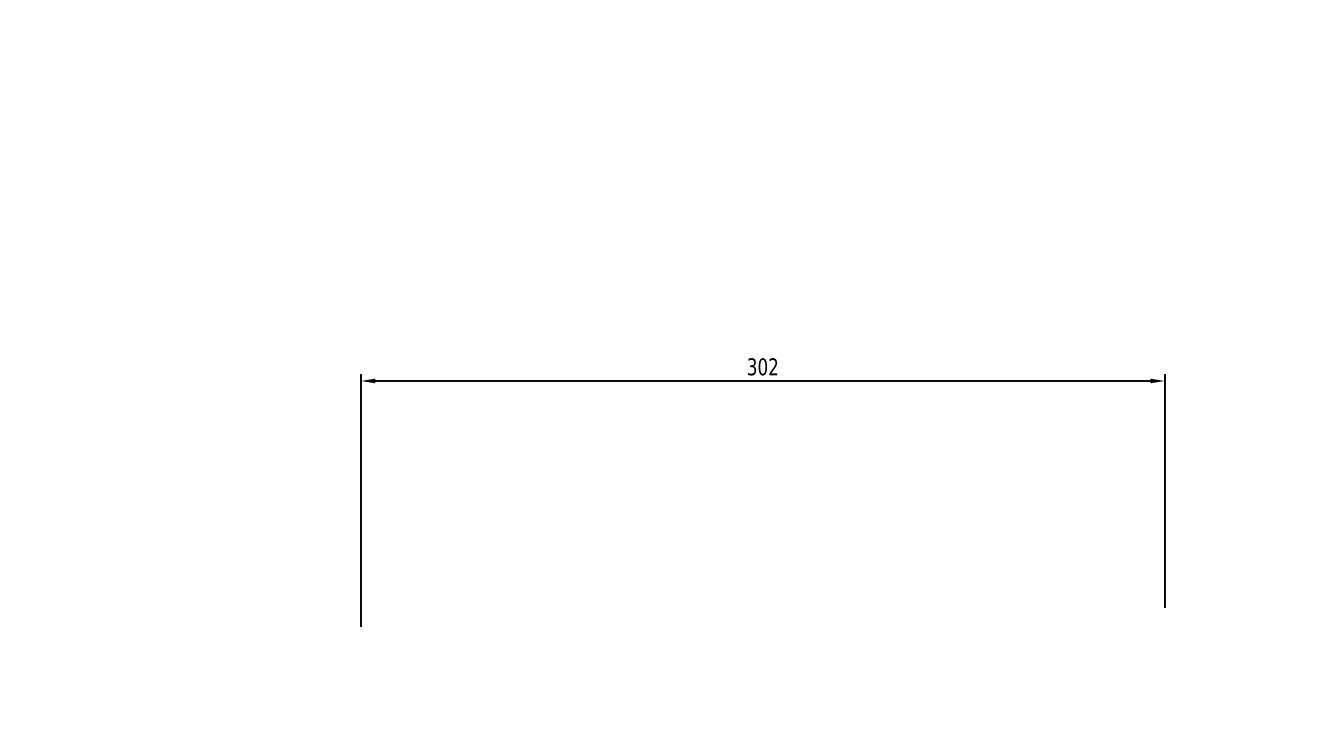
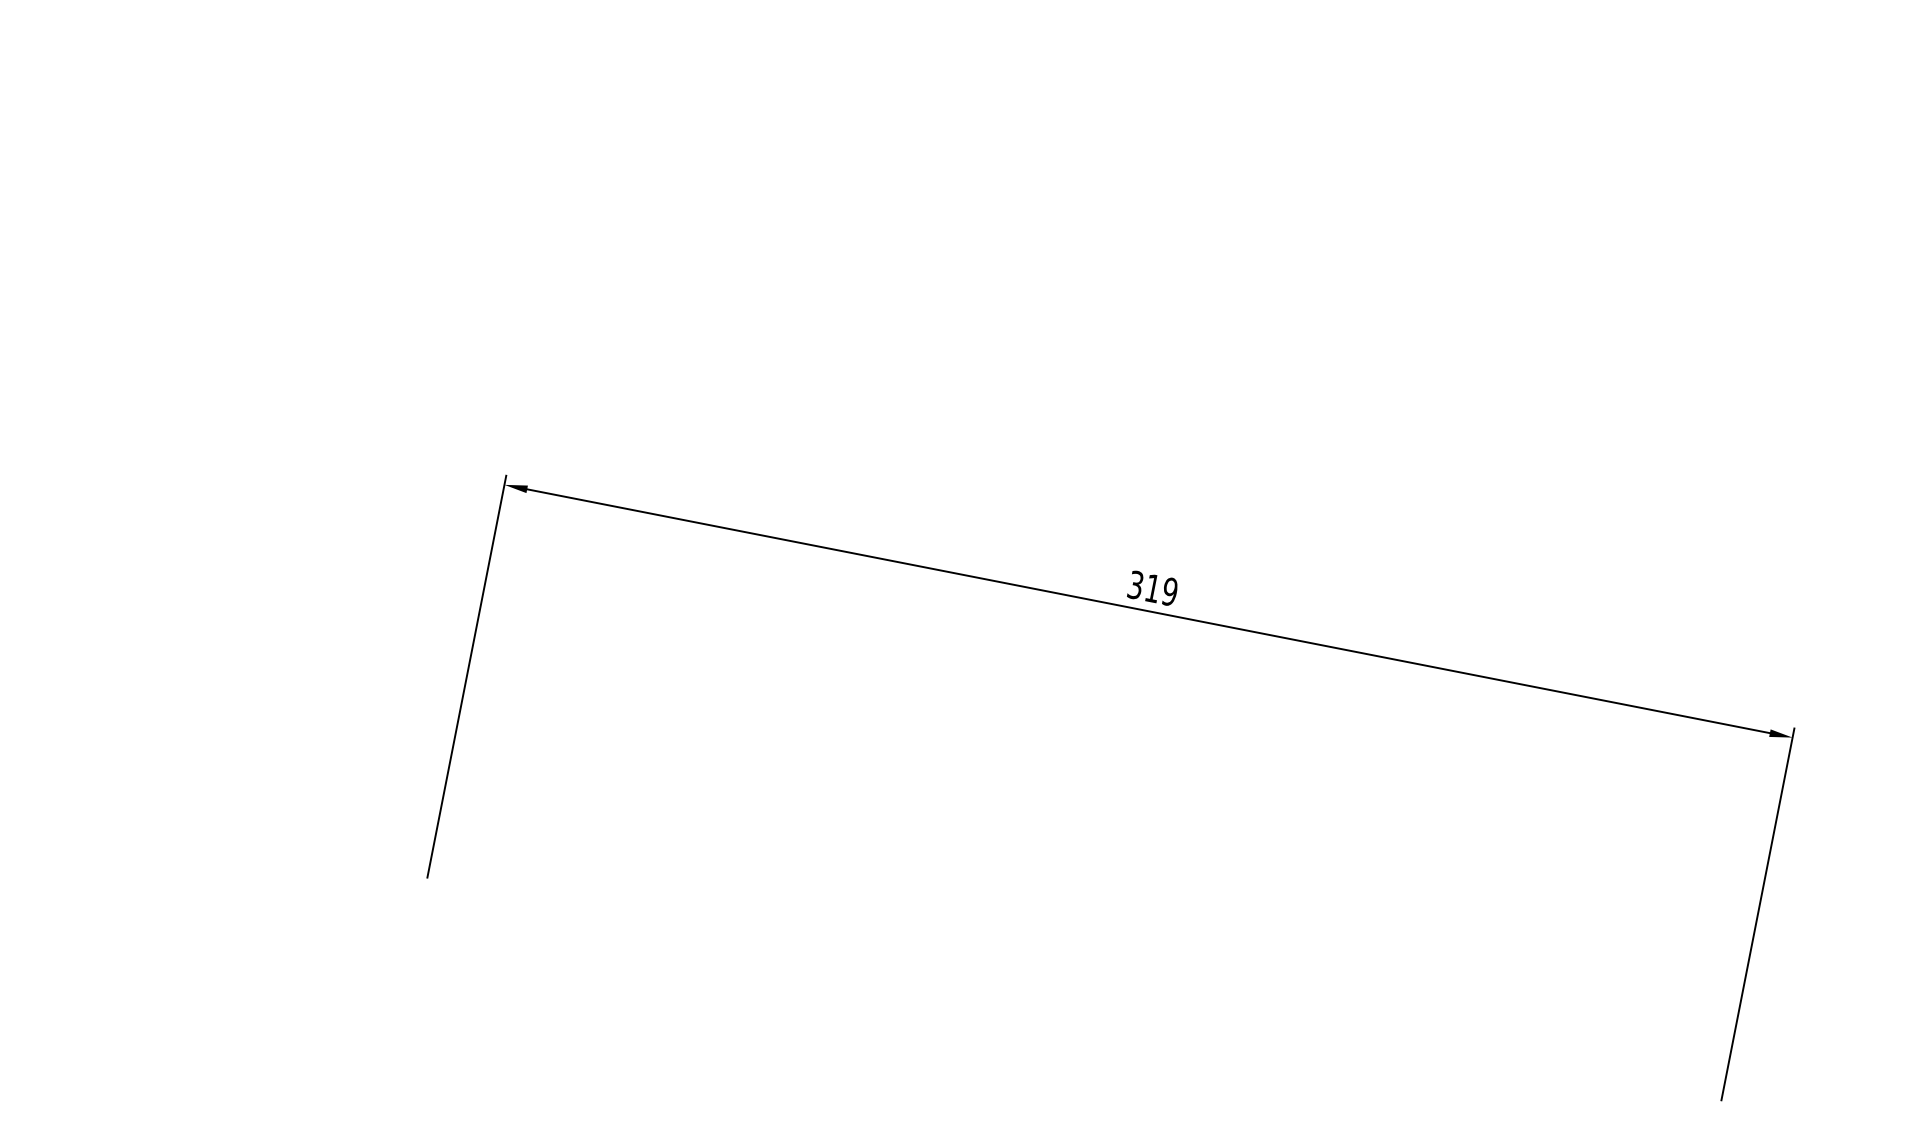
text: (767, 366) -> (1160, 589), 302 -> 319

